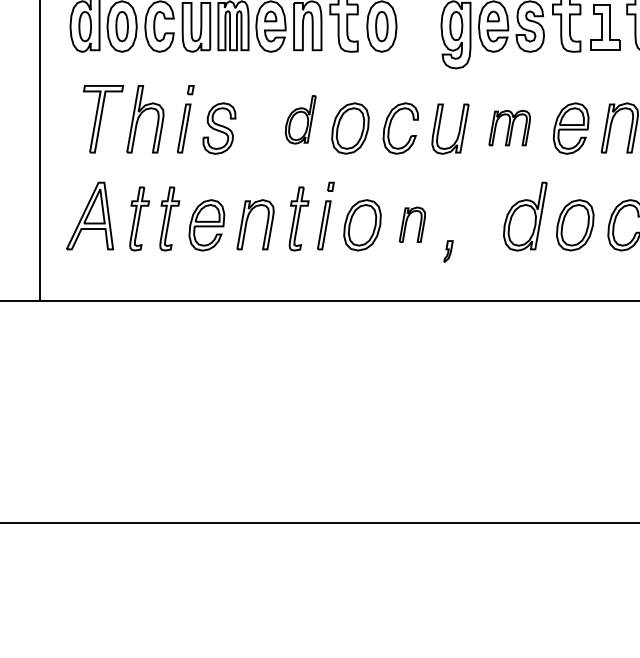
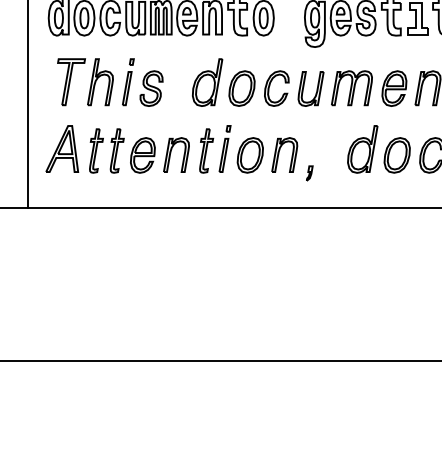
part: (300, 119) -> (207, 82), size x1.43
part: (509, 128) -> (351, 88), size x1.43
part: (411, 223) -> (284, 154), size x1.43

